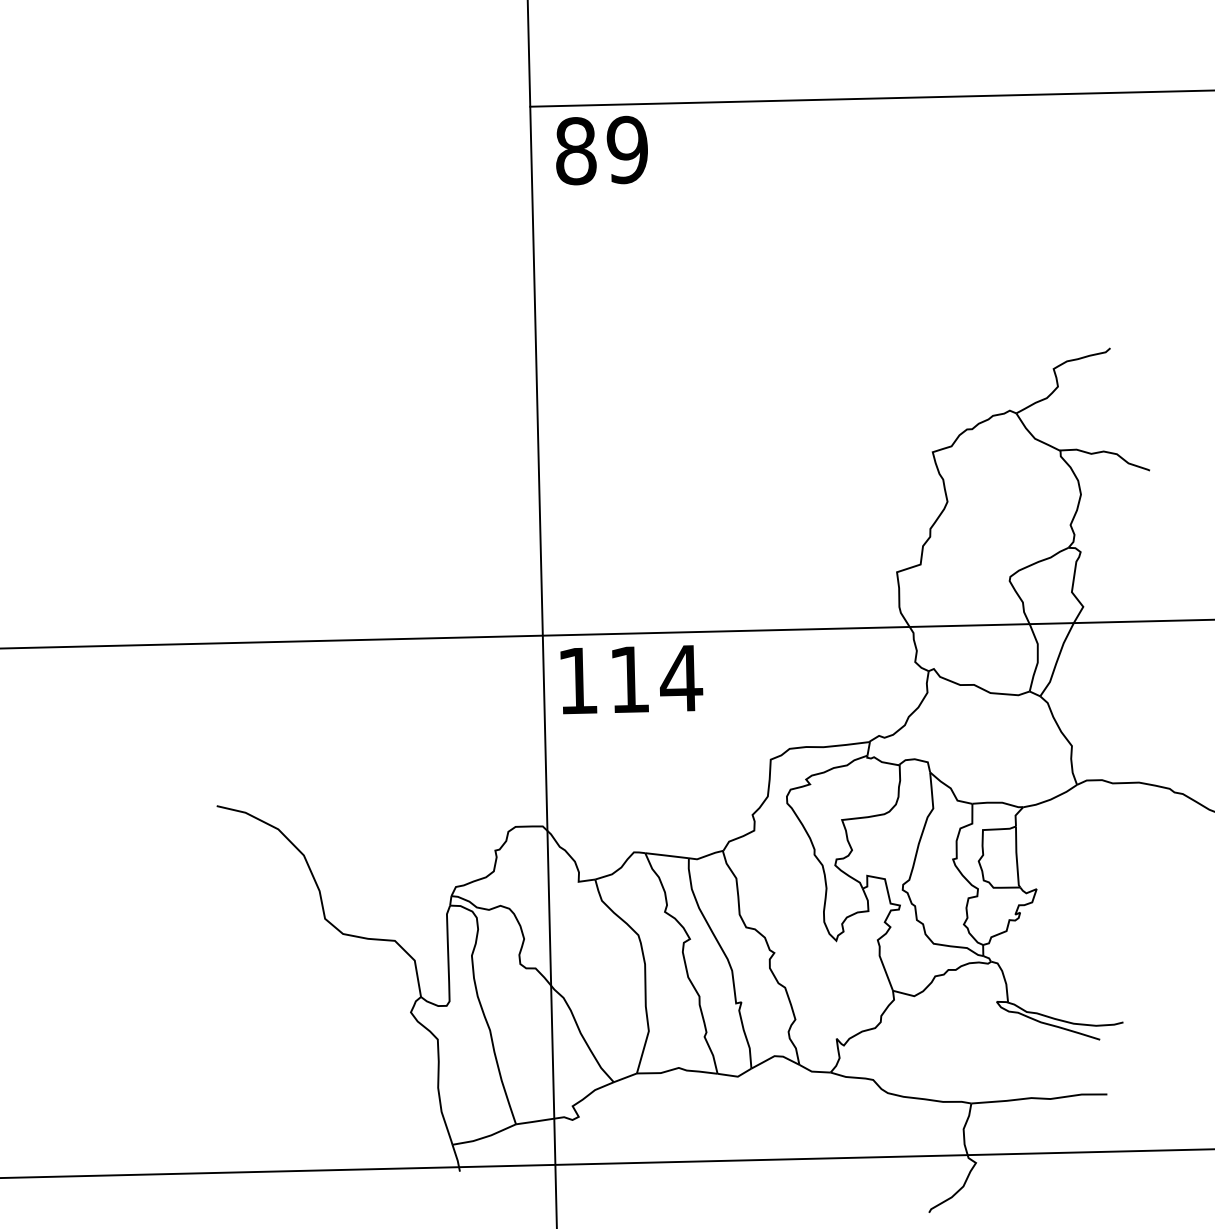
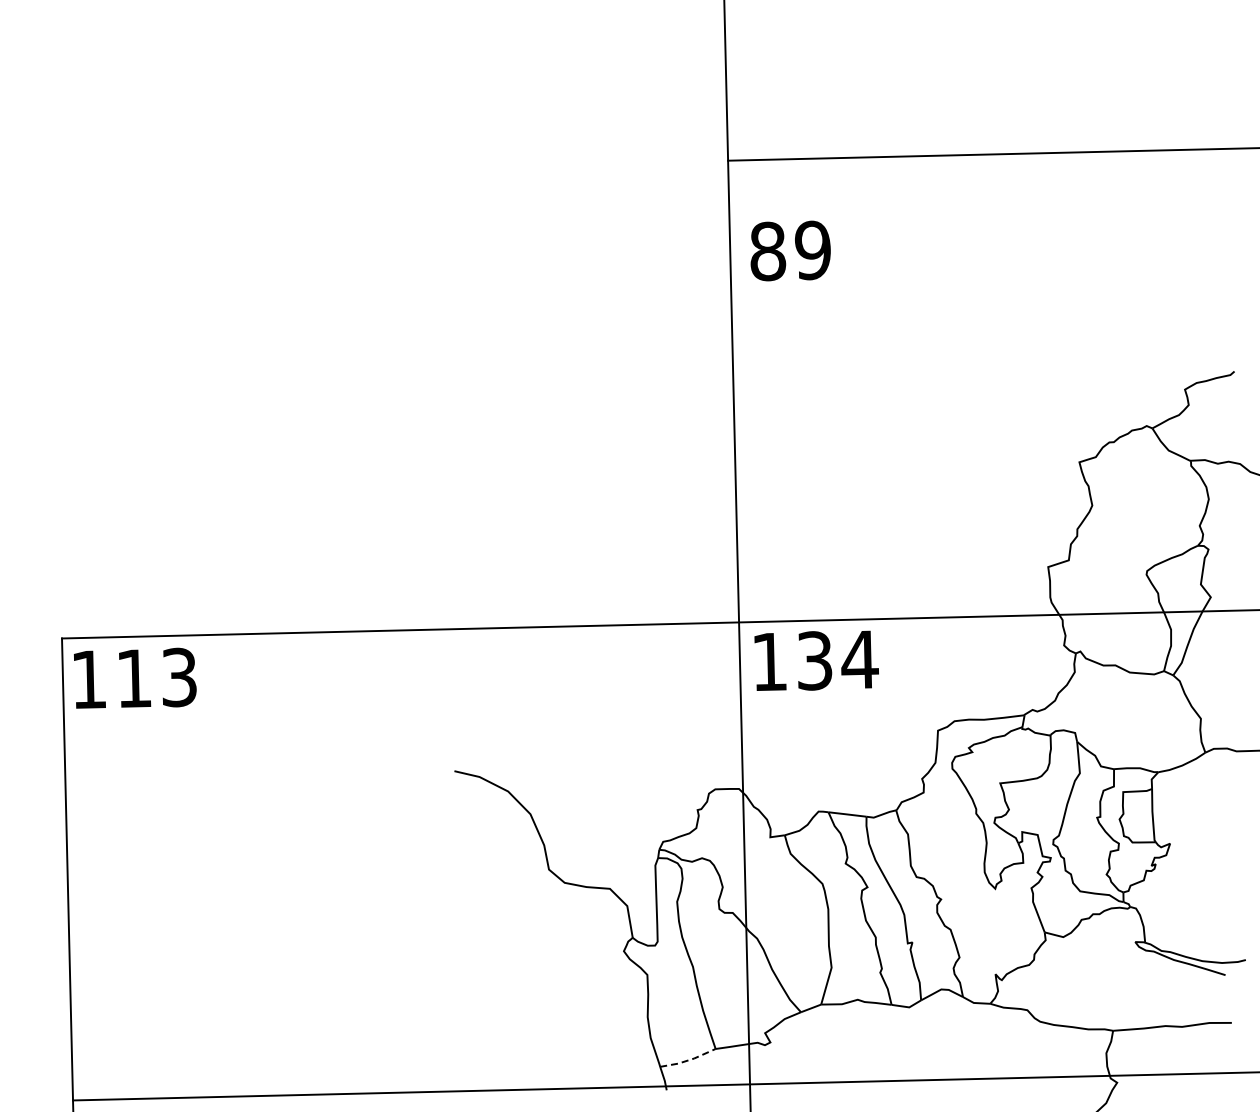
text: (601, 150) -> (790, 250), moved
text: (630, 679) -> (815, 660), 114 -> 134
line: (484, 1137) -> (688, 1060), solid -> dashed

